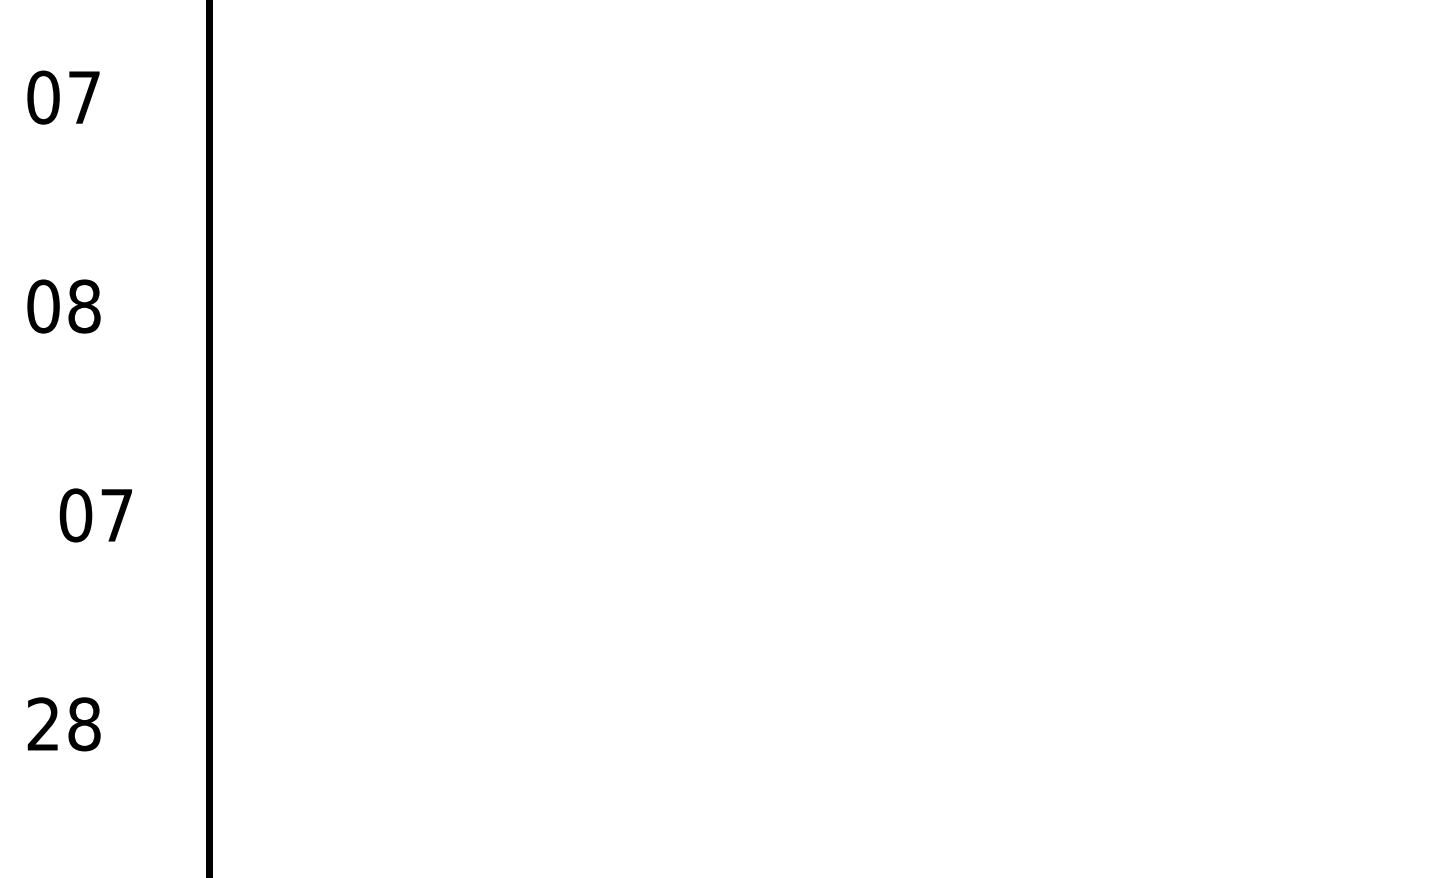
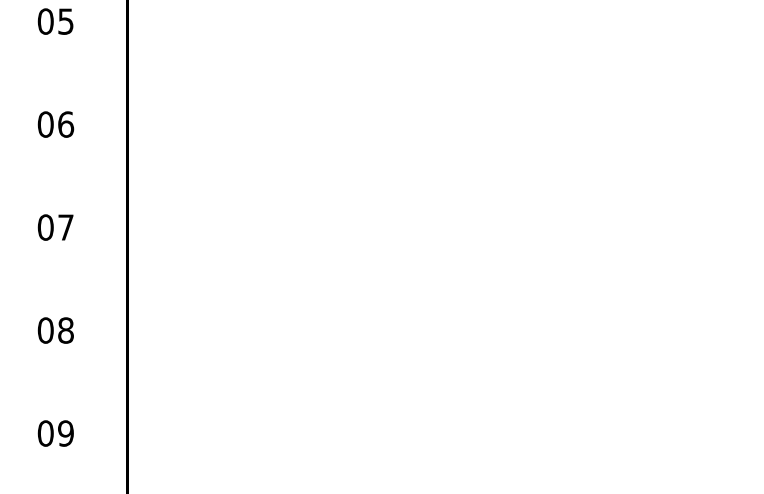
text: (83, 97) -> (65, 21), 07 -> 05
text: (85, 306) -> (66, 124), 08 -> 06
text: (95, 515) -> (55, 227), moved
text: (42, 724) -> (45, 330), 28 -> 08

